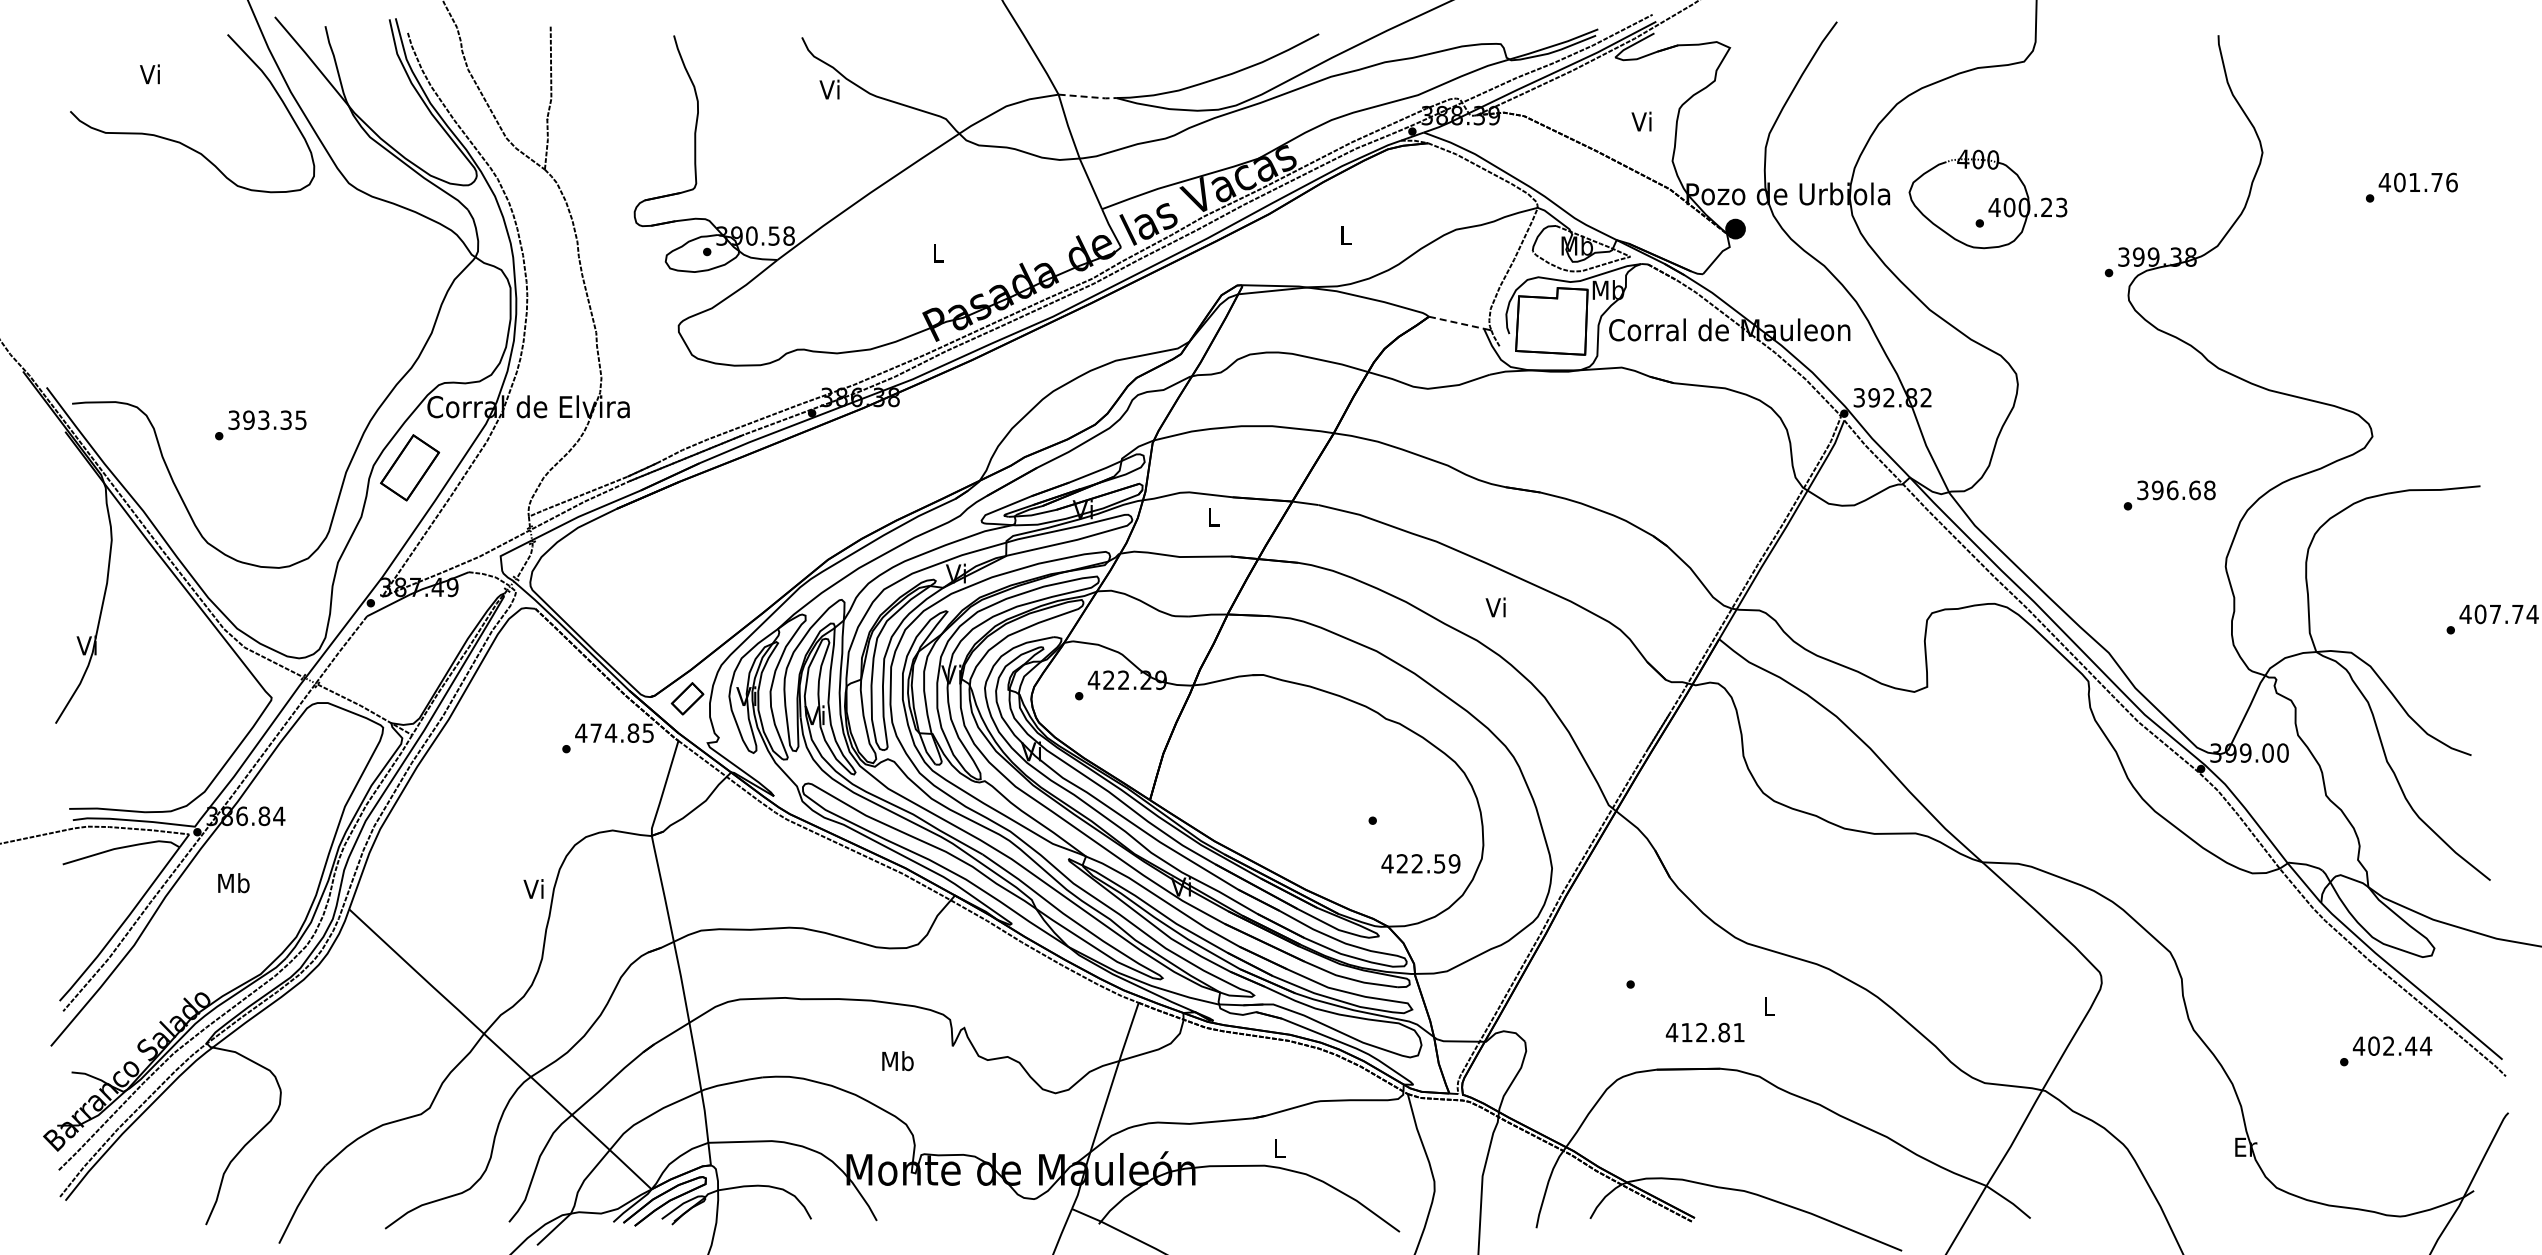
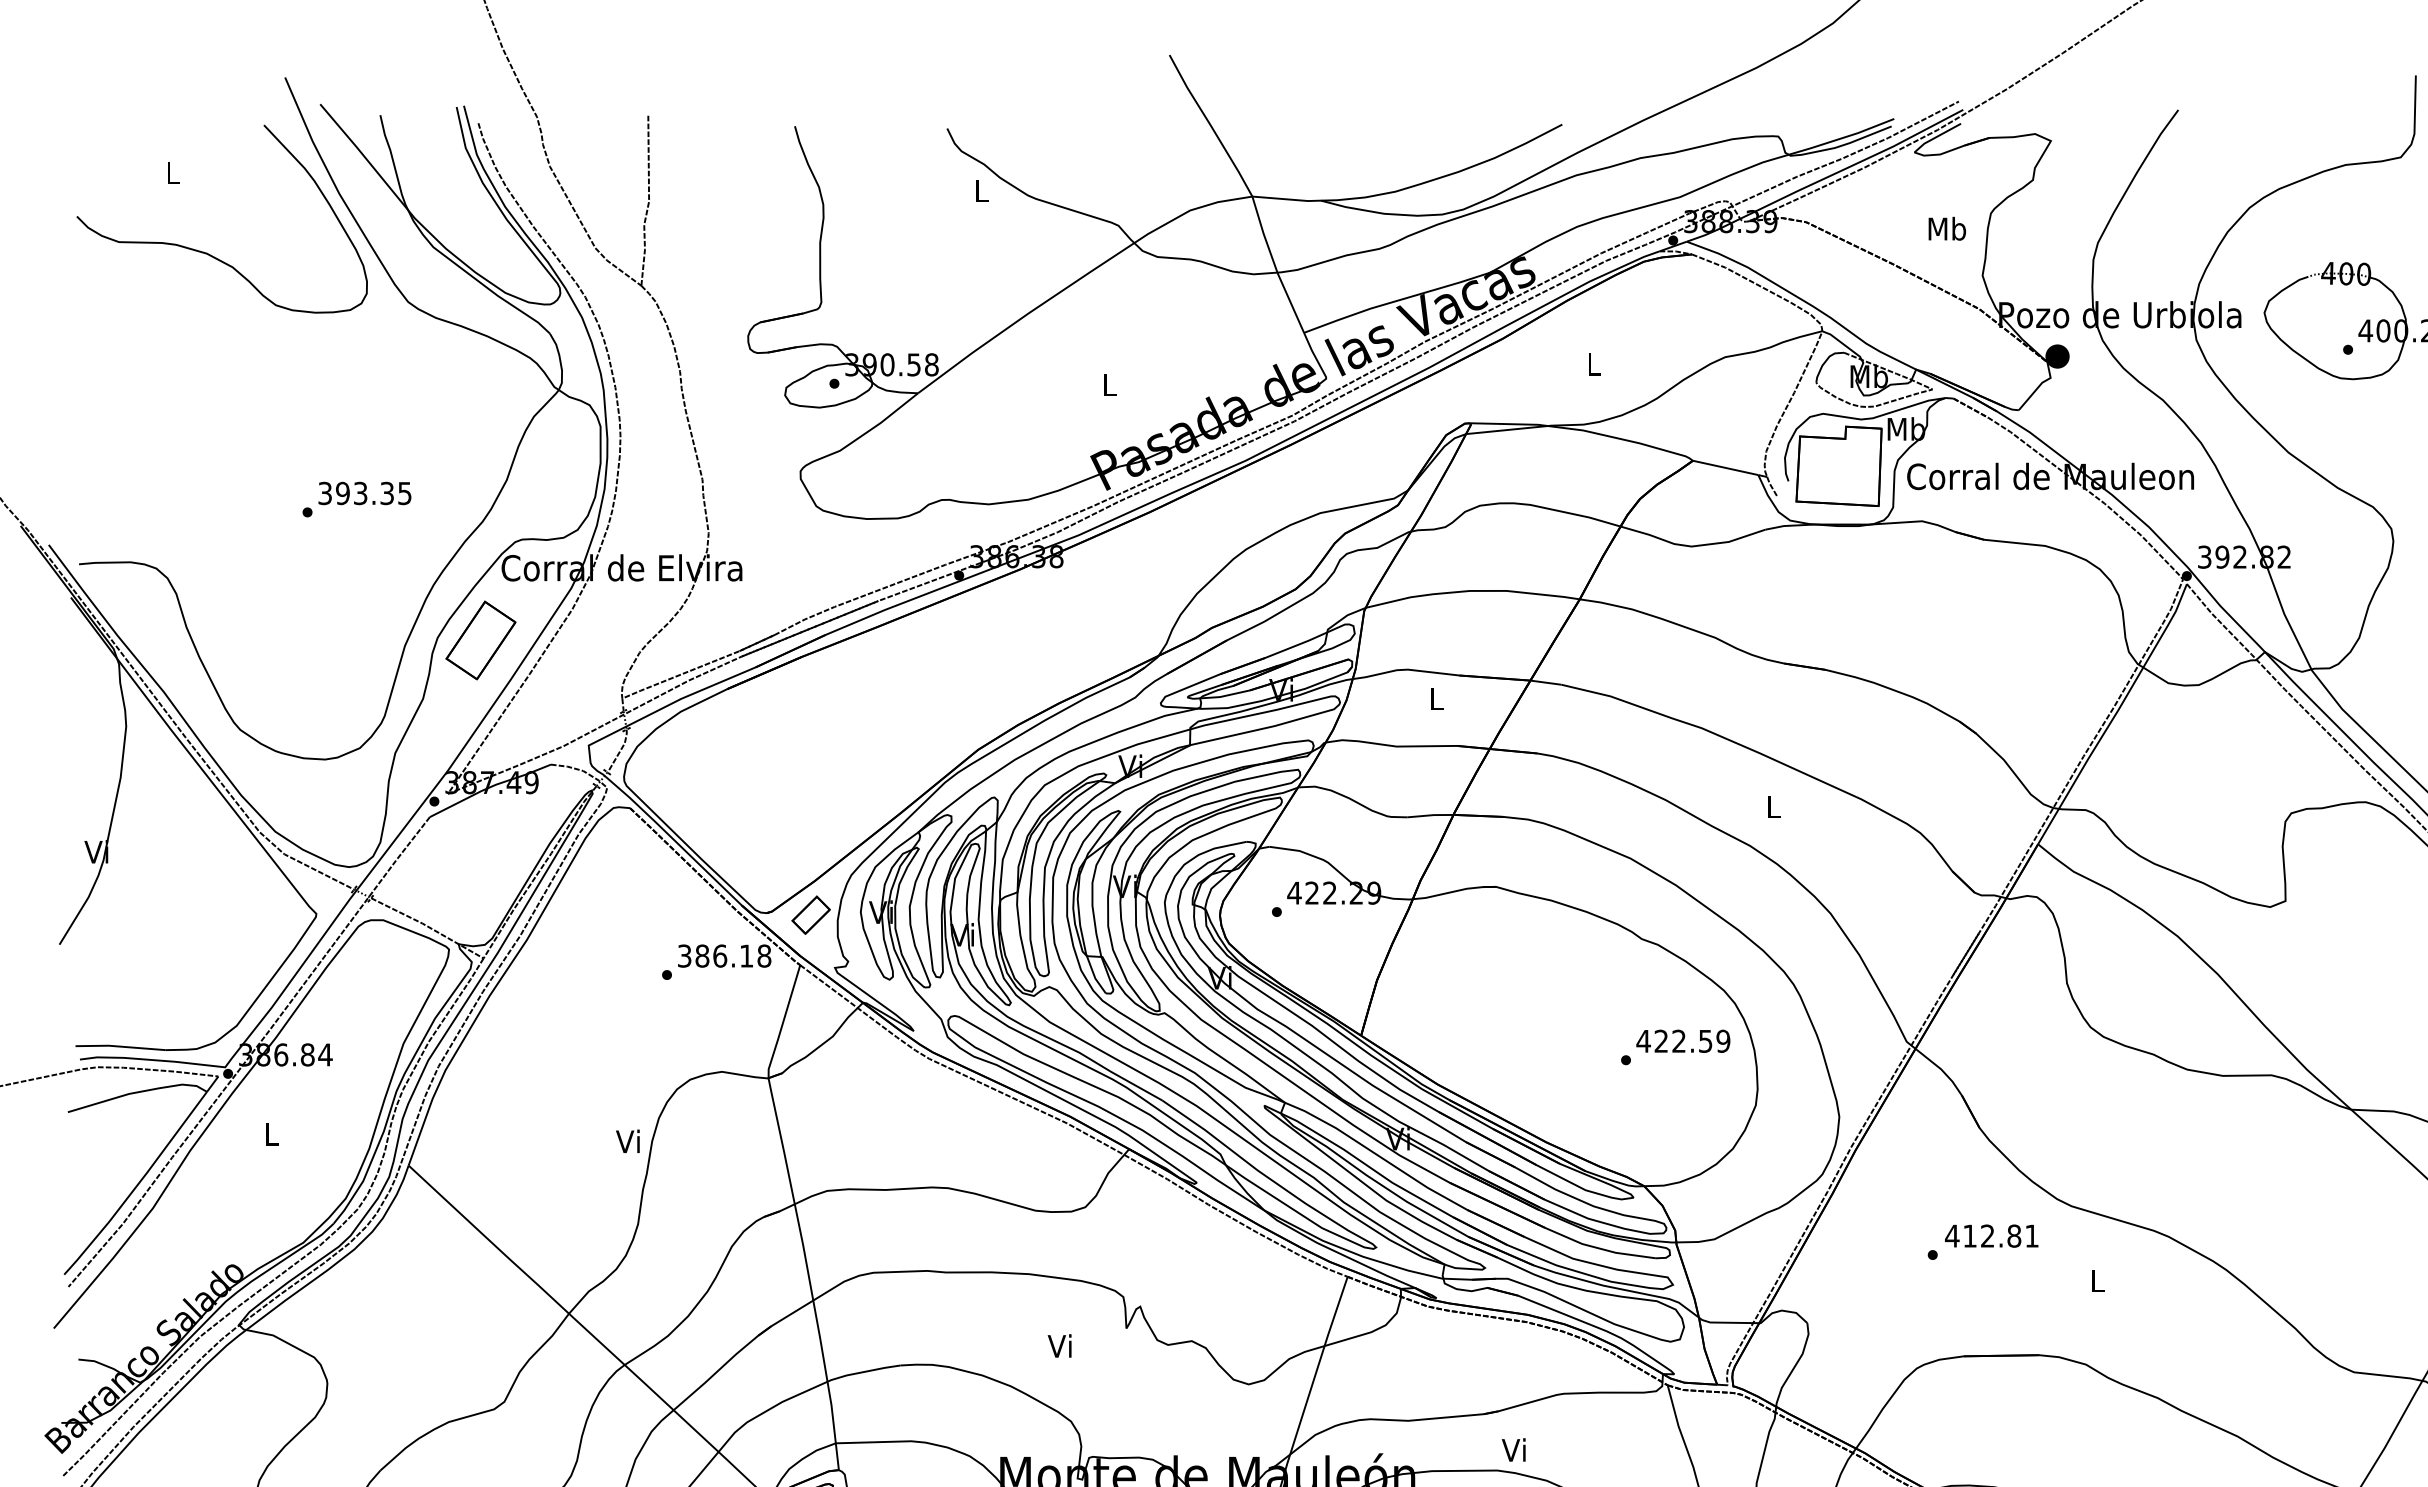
text: (149, 74) -> (171, 172), Vi -> L
text: (829, 89) -> (979, 190), Vi -> L
line: (1087, 96) -> (1286, 198), dashed -> solid
text: (1642, 121) -> (1946, 228), Vi -> Mb
line: (1456, 322) -> (1725, 467), dashed -> solid
text: (260, 425) -> (356, 499), moved
text: (1495, 607) -> (1772, 806), Vi -> L
text: (614, 732) -> (724, 955), 474.85 -> 386.18
text: (1420, 863) -> (1682, 1040), moved
text: (233, 883) -> (271, 1134), Mb -> L
text: (1704, 1032) -> (1990, 1235), moved
text: (897, 1061) -> (1060, 1346), Mb -> Vi
text: (1278, 1148) -> (1513, 1450), L -> Vi

